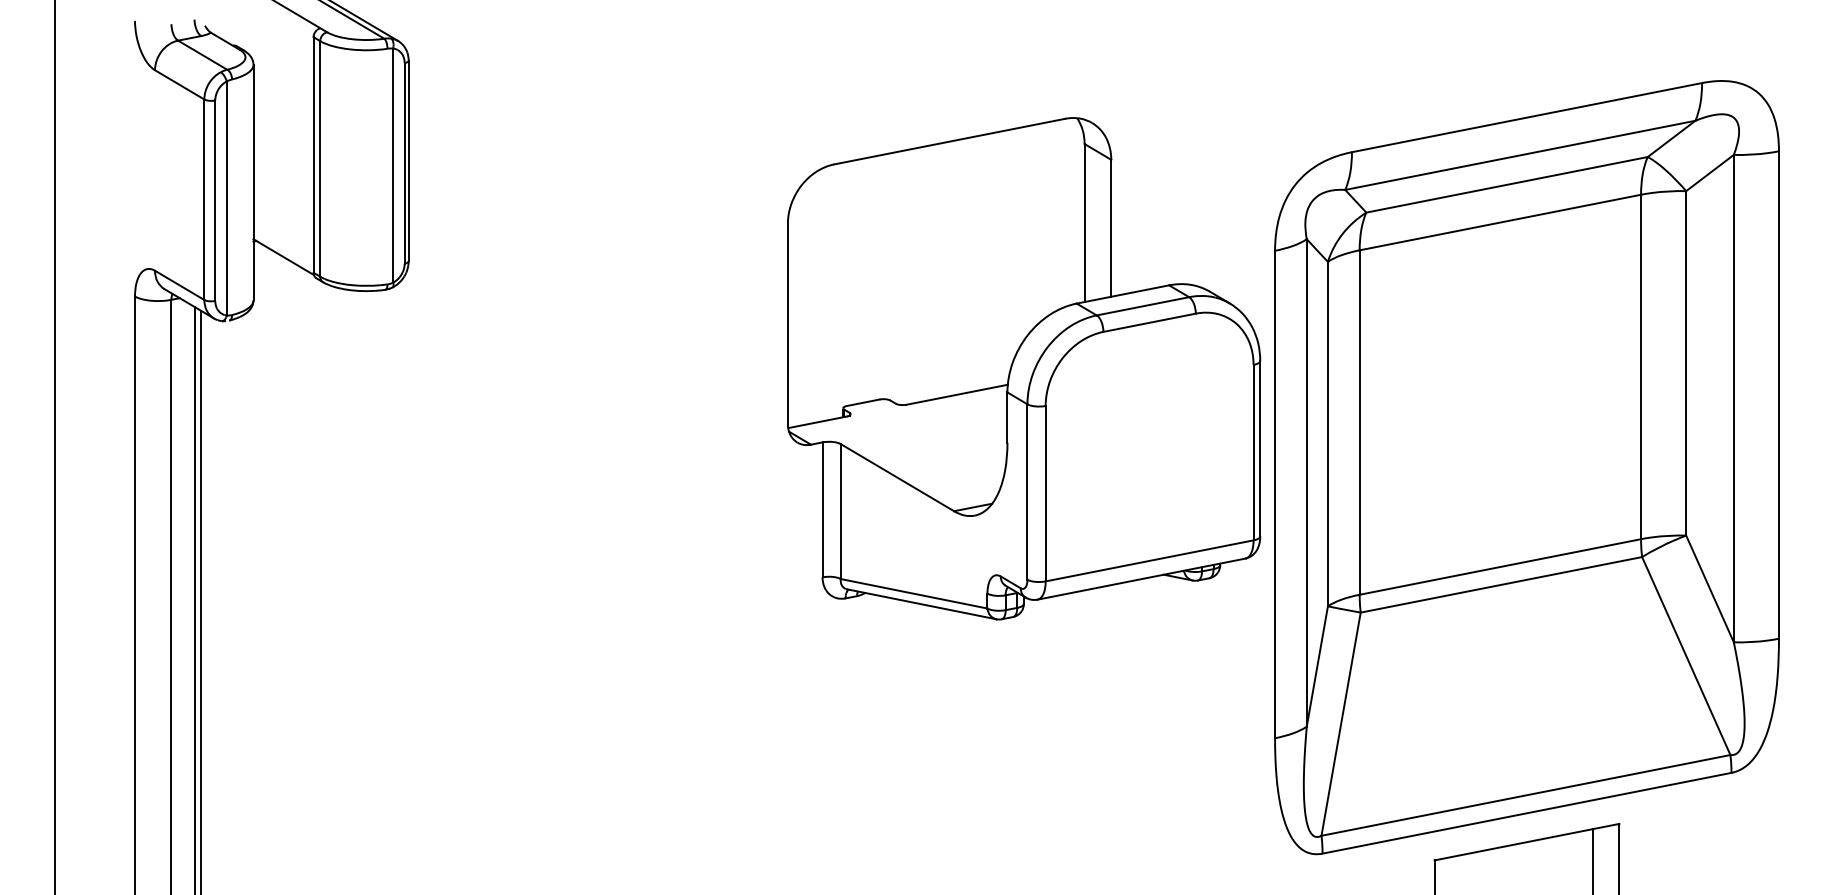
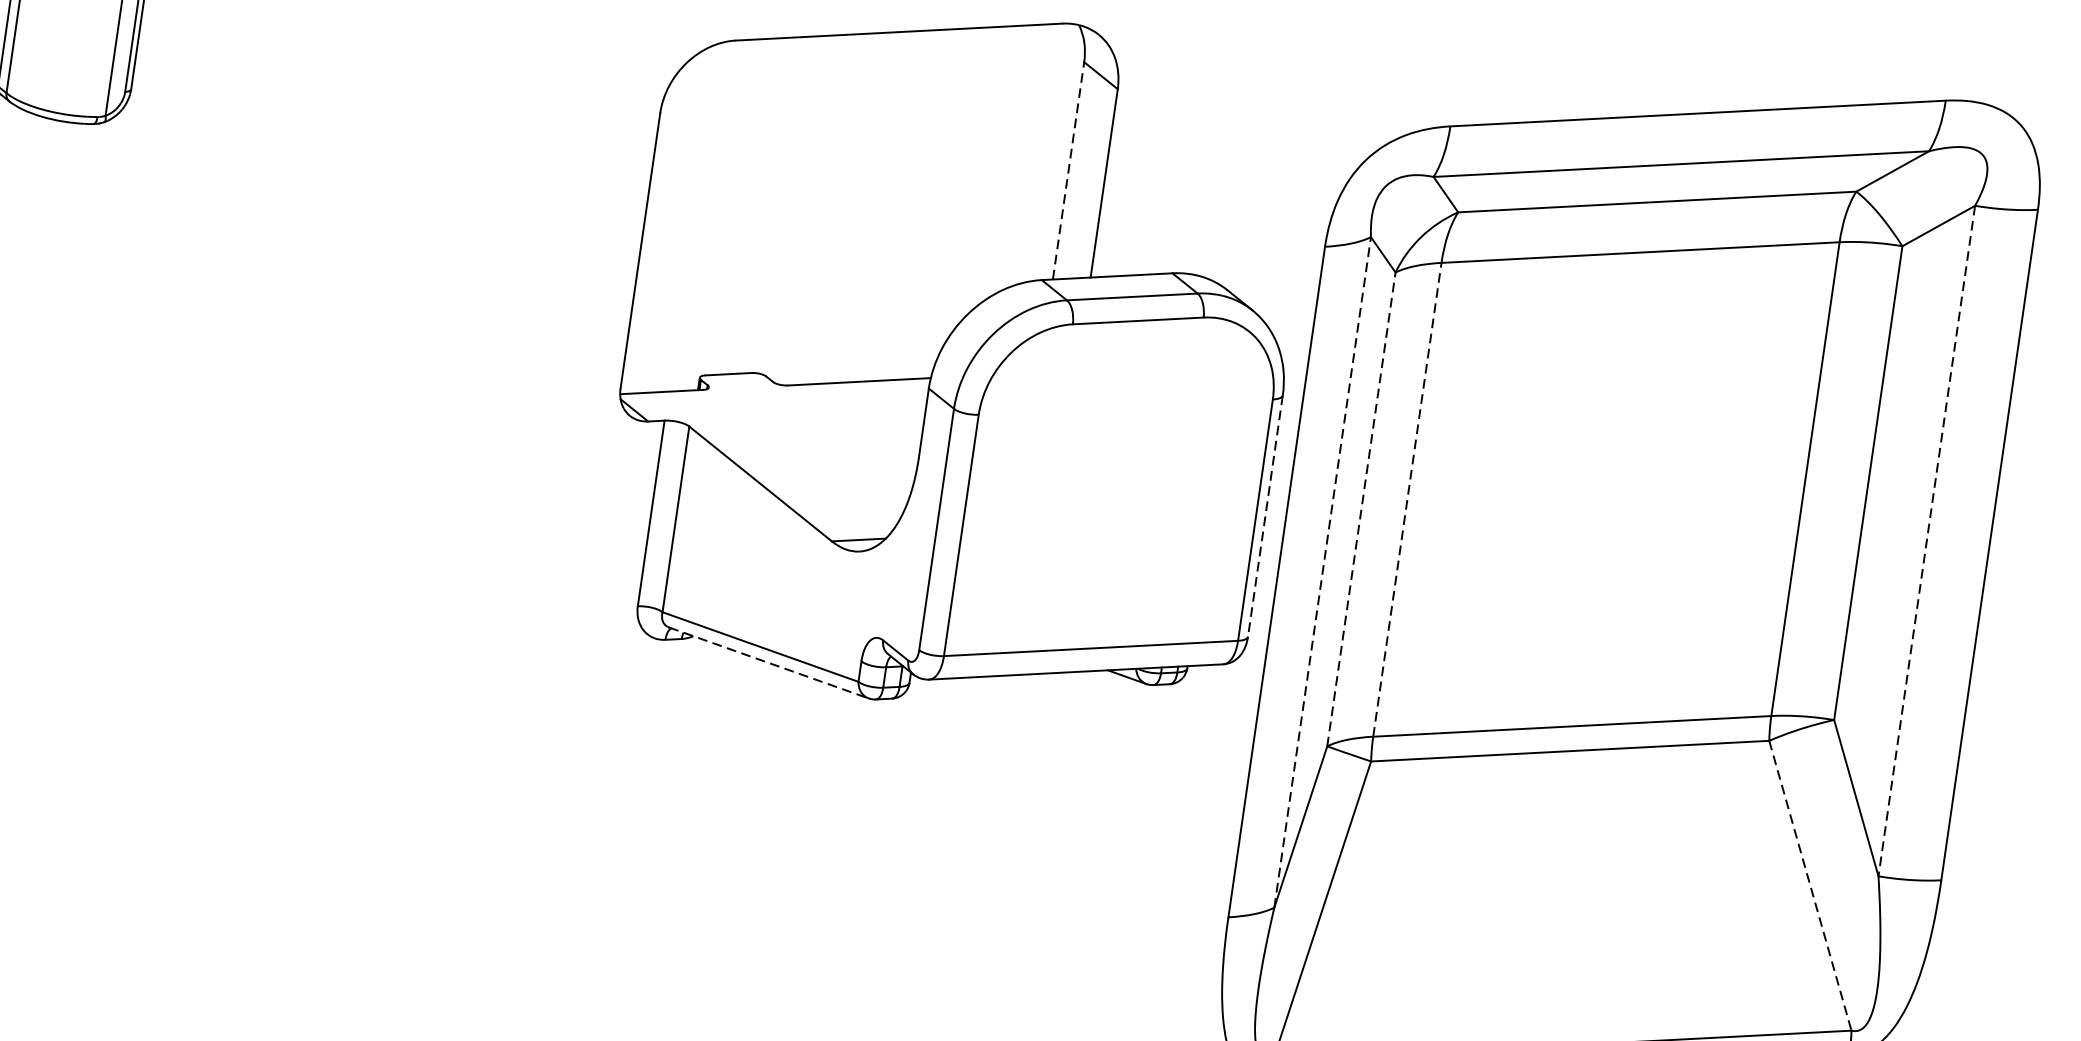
line: (1084, 223) -> (1068, 171), solid -> dashed
line: (1733, 398) -> (1926, 540), solid -> dashed
line: (1359, 422) -> (1407, 499), solid -> dashed
line: (1327, 433) -> (1360, 508), solid -> dashed
line: (1260, 448) -> (1265, 515), solid -> dashed
line: (1306, 482) -> (1322, 571), solid -> dashed
line: (922, 604) -> (769, 663), solid -> dashed
line: (1686, 656) -> (1810, 886), solid -> dashed

